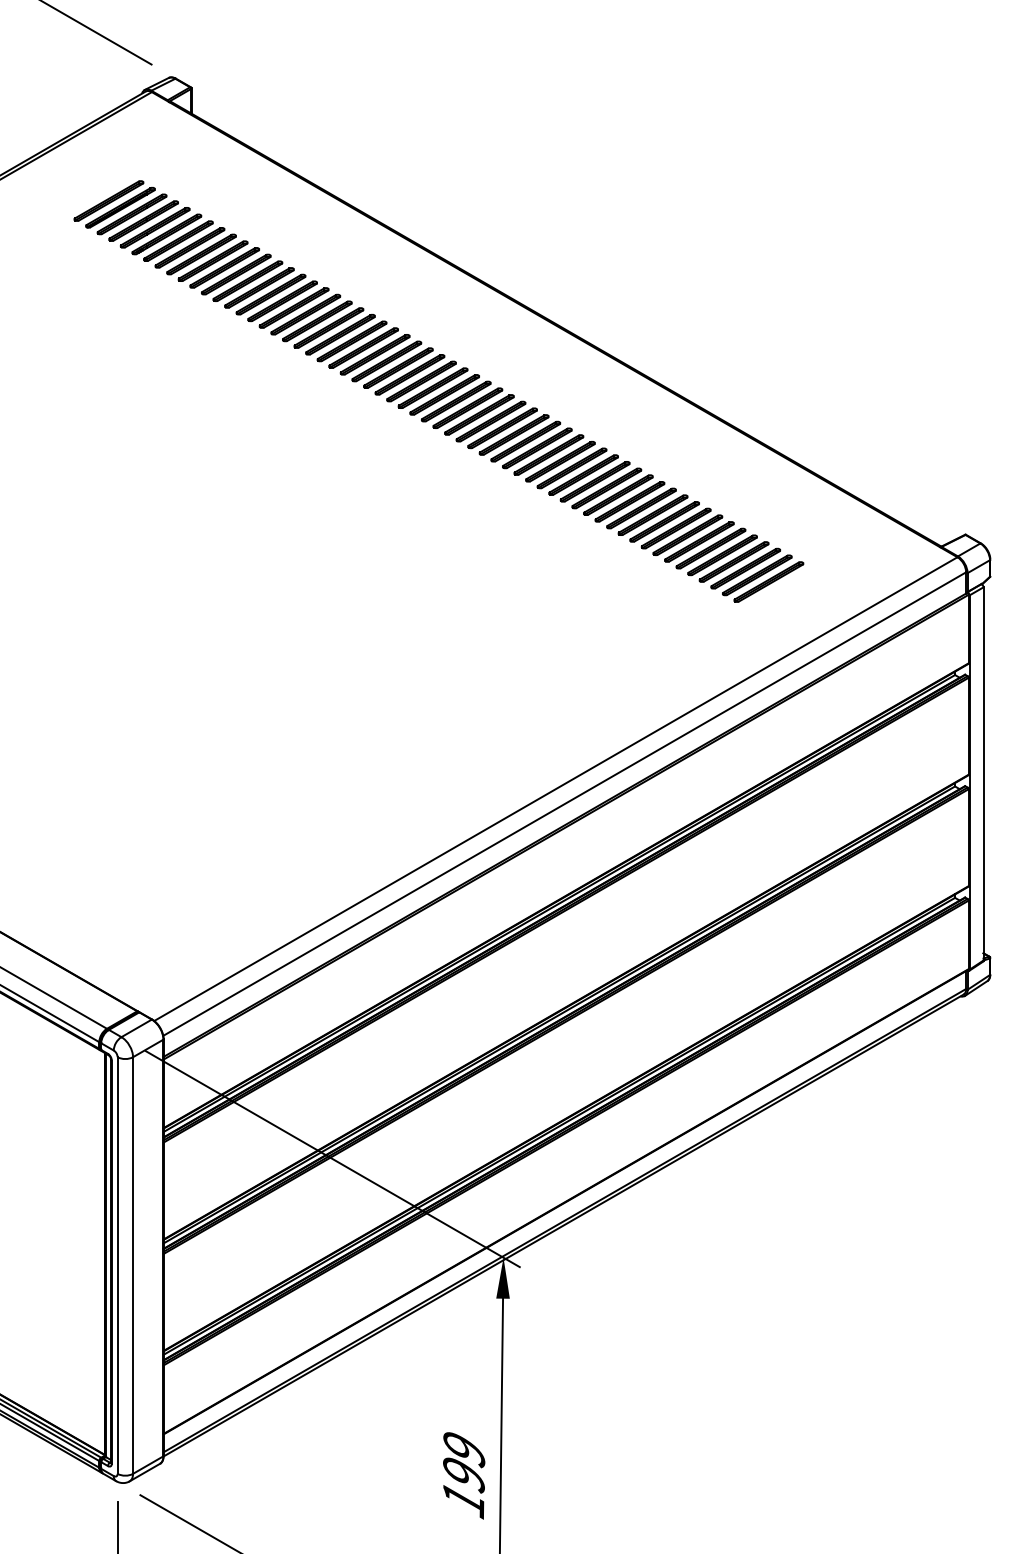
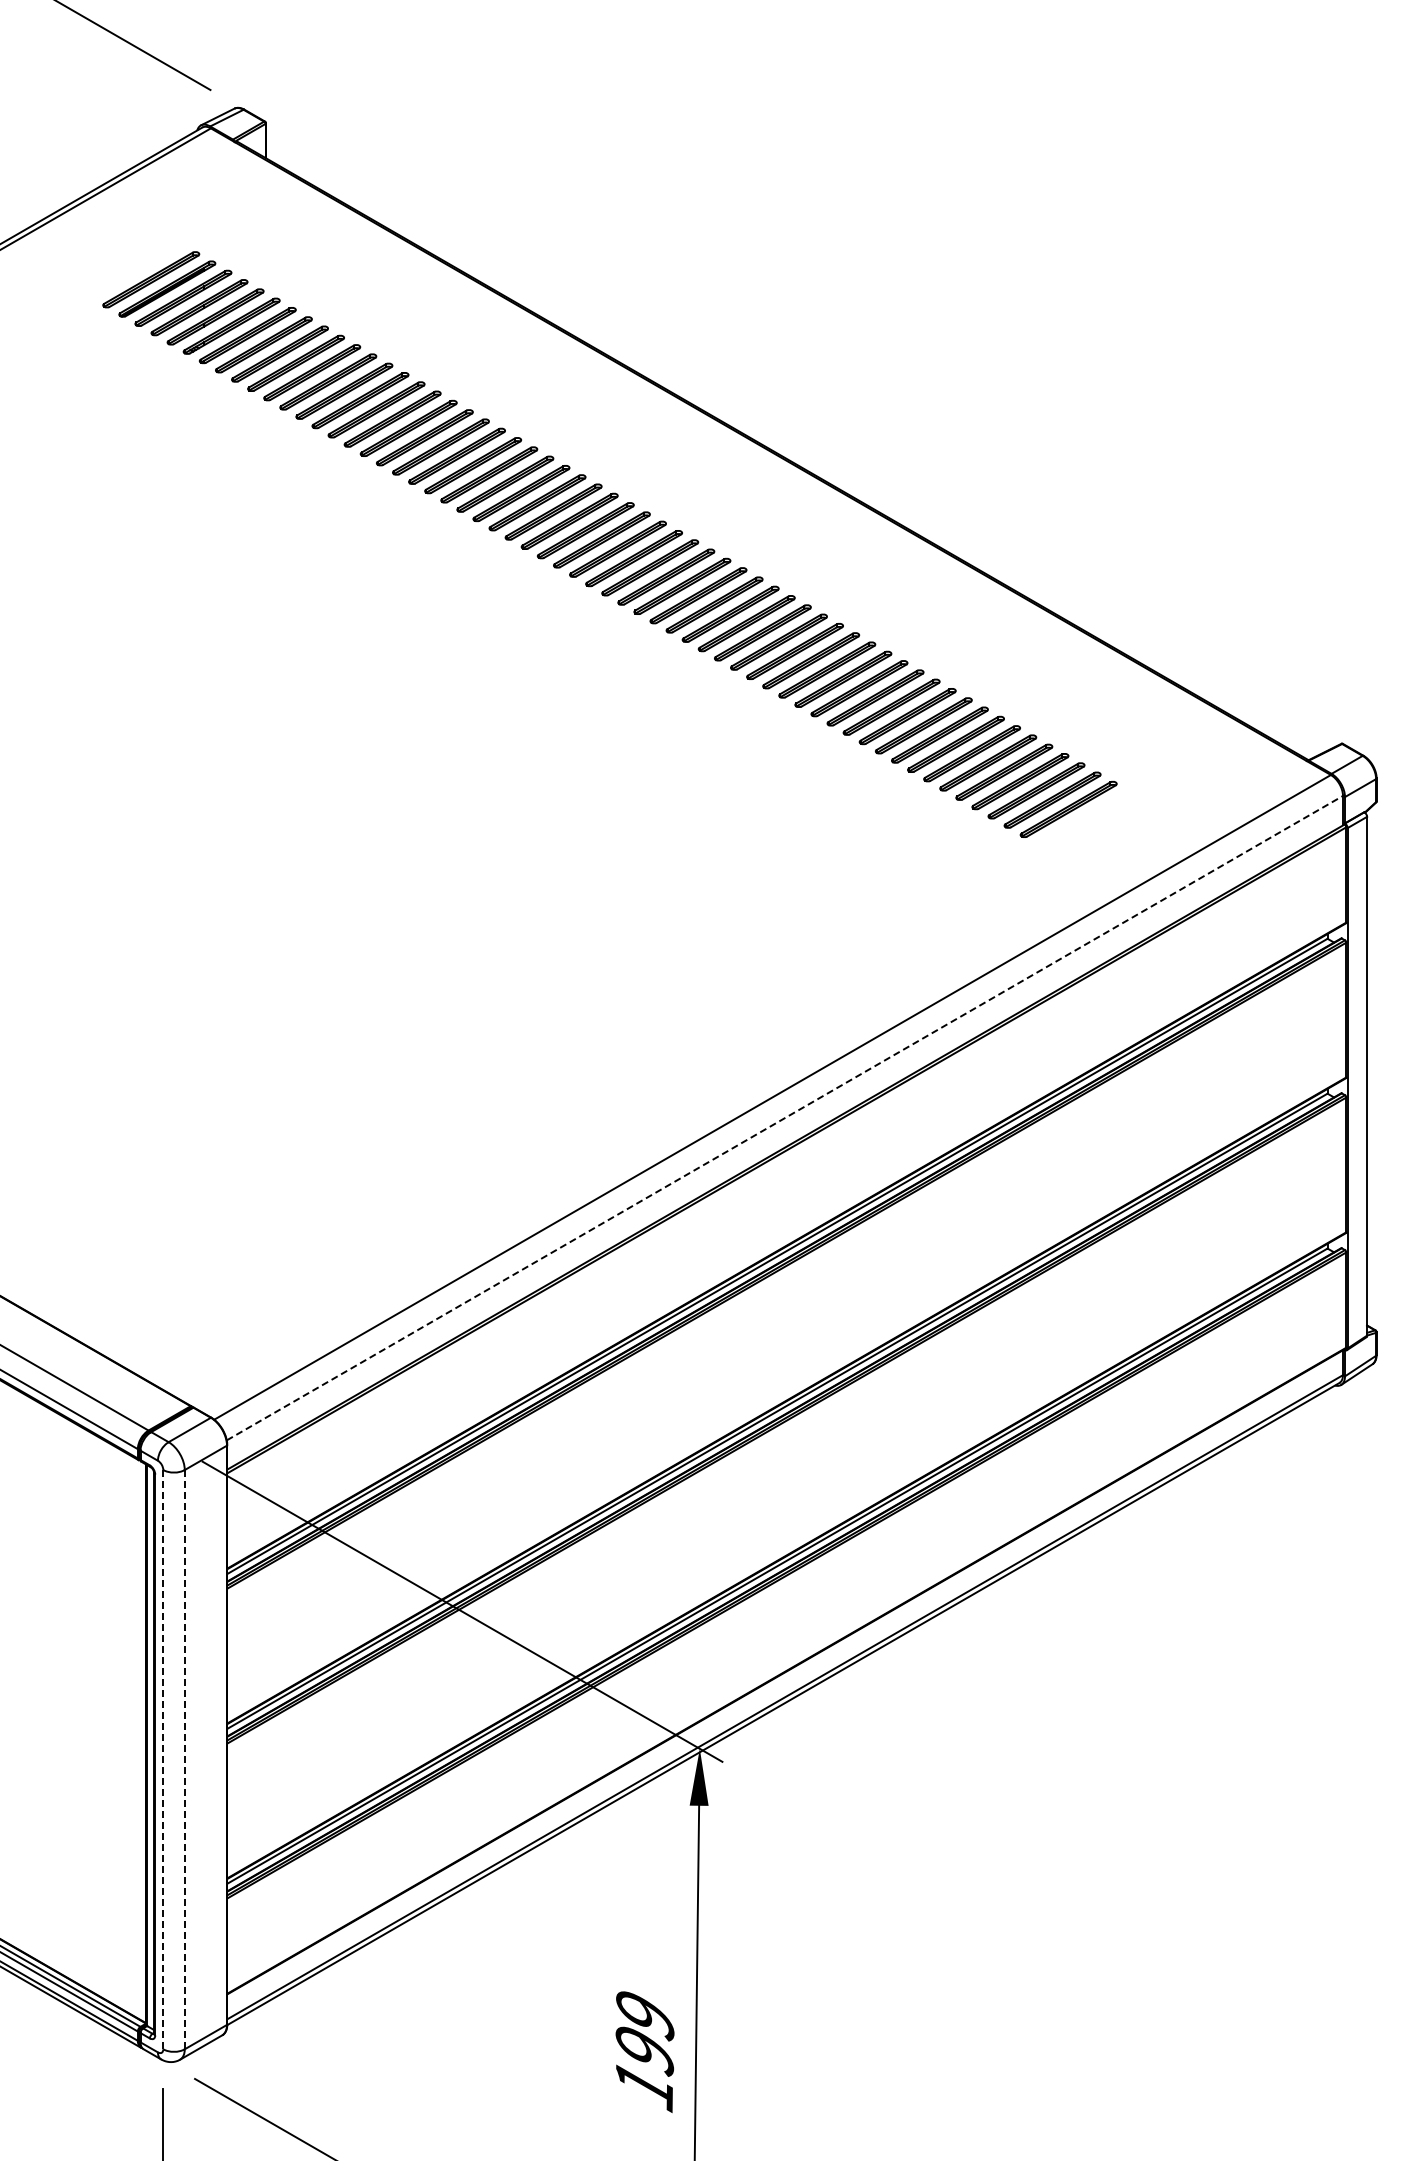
line: (565, 803) -> (785, 1117), solid -> dashed
line: (117, 1265) -> (163, 1759), solid -> dashed
line: (132, 1265) -> (184, 1759), solid -> dashed

